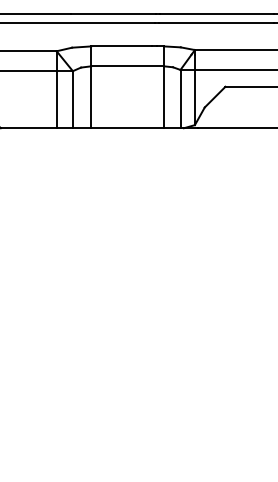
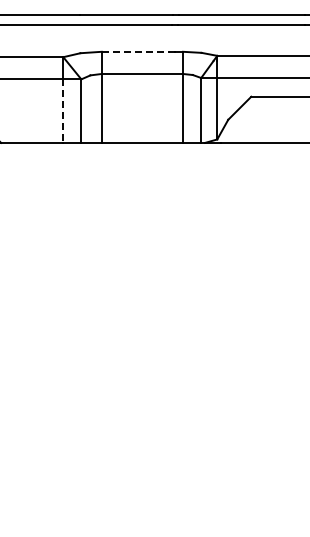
line: (121, 46) -> (135, 51), solid -> dashed
line: (56, 100) -> (63, 111), solid -> dashed

